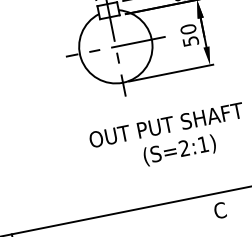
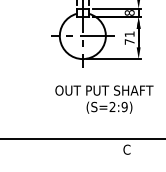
text: (189, 34) -> (129, 37), 50 -> 71
text: (202, 143) -> (124, 106), (S=2:1) -> (S=2:9)

